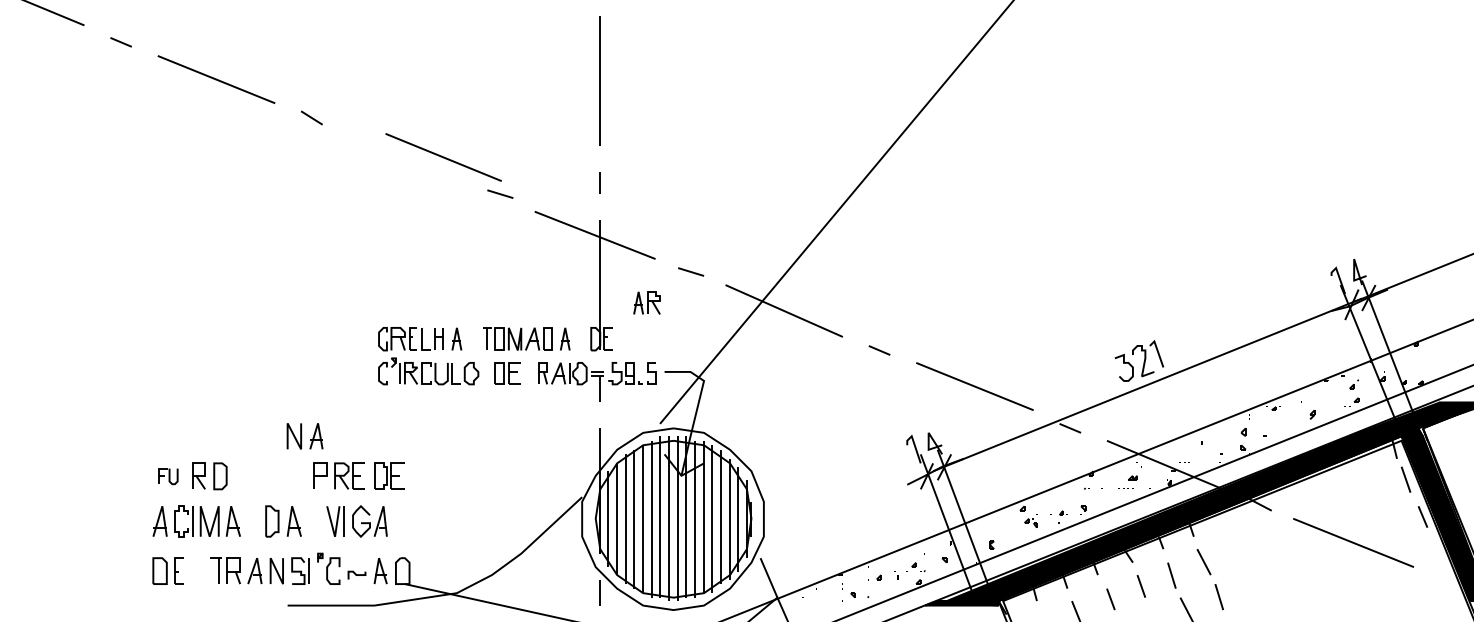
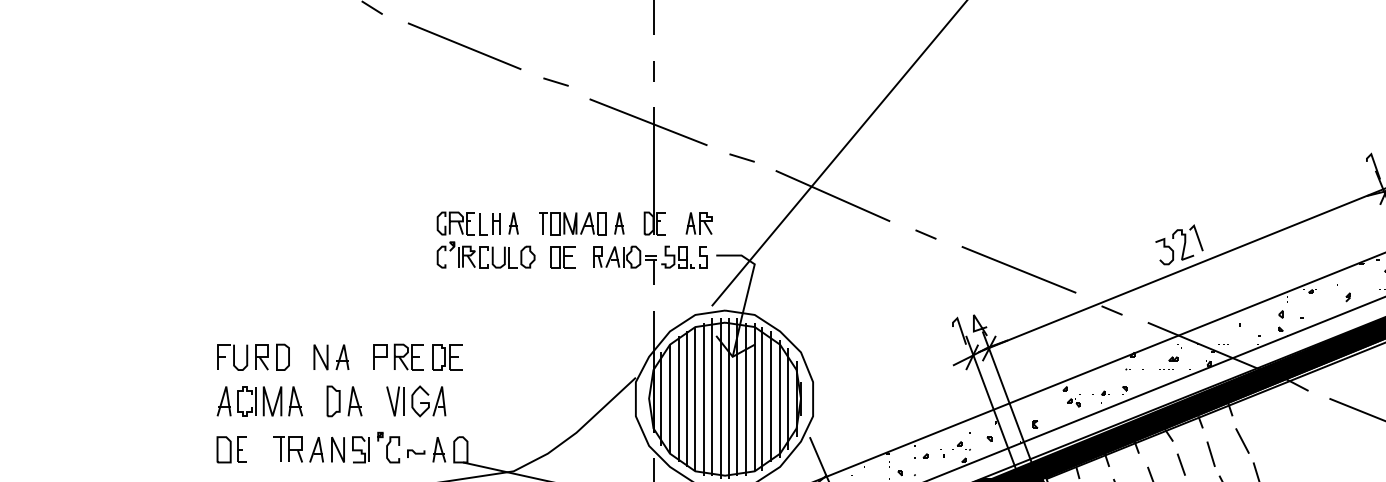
line: (443, 157) -> (464, 46), moved
part: (646, 302) -> (698, 222), moved
part: (304, 436) -> (330, 357), moved
part: (168, 476) -> (232, 357), size x1.67

